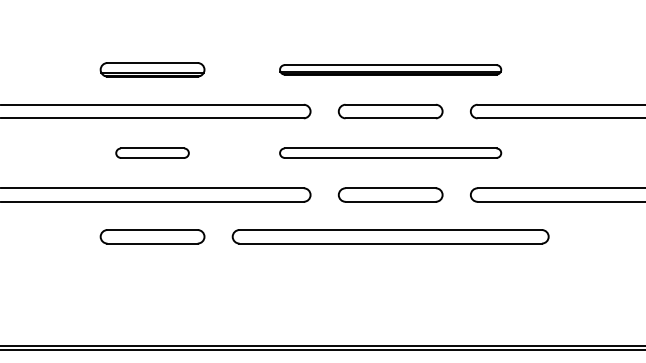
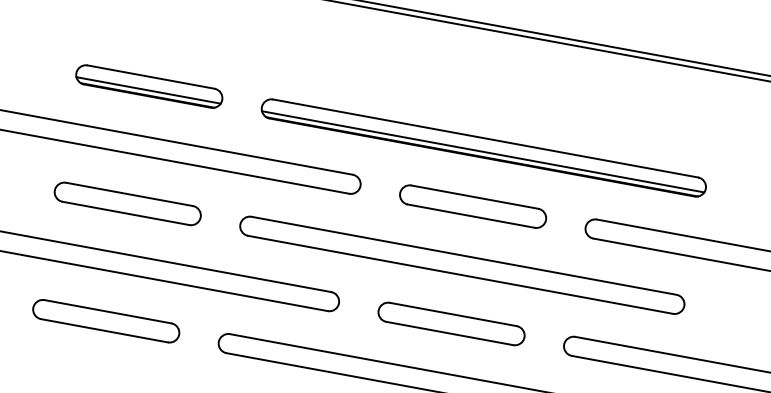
part: (390, 69) -> (483, 147), size x1.43
part: (152, 152) -> (127, 202), size x1.43
part: (390, 152) -> (462, 264), size x1.43

